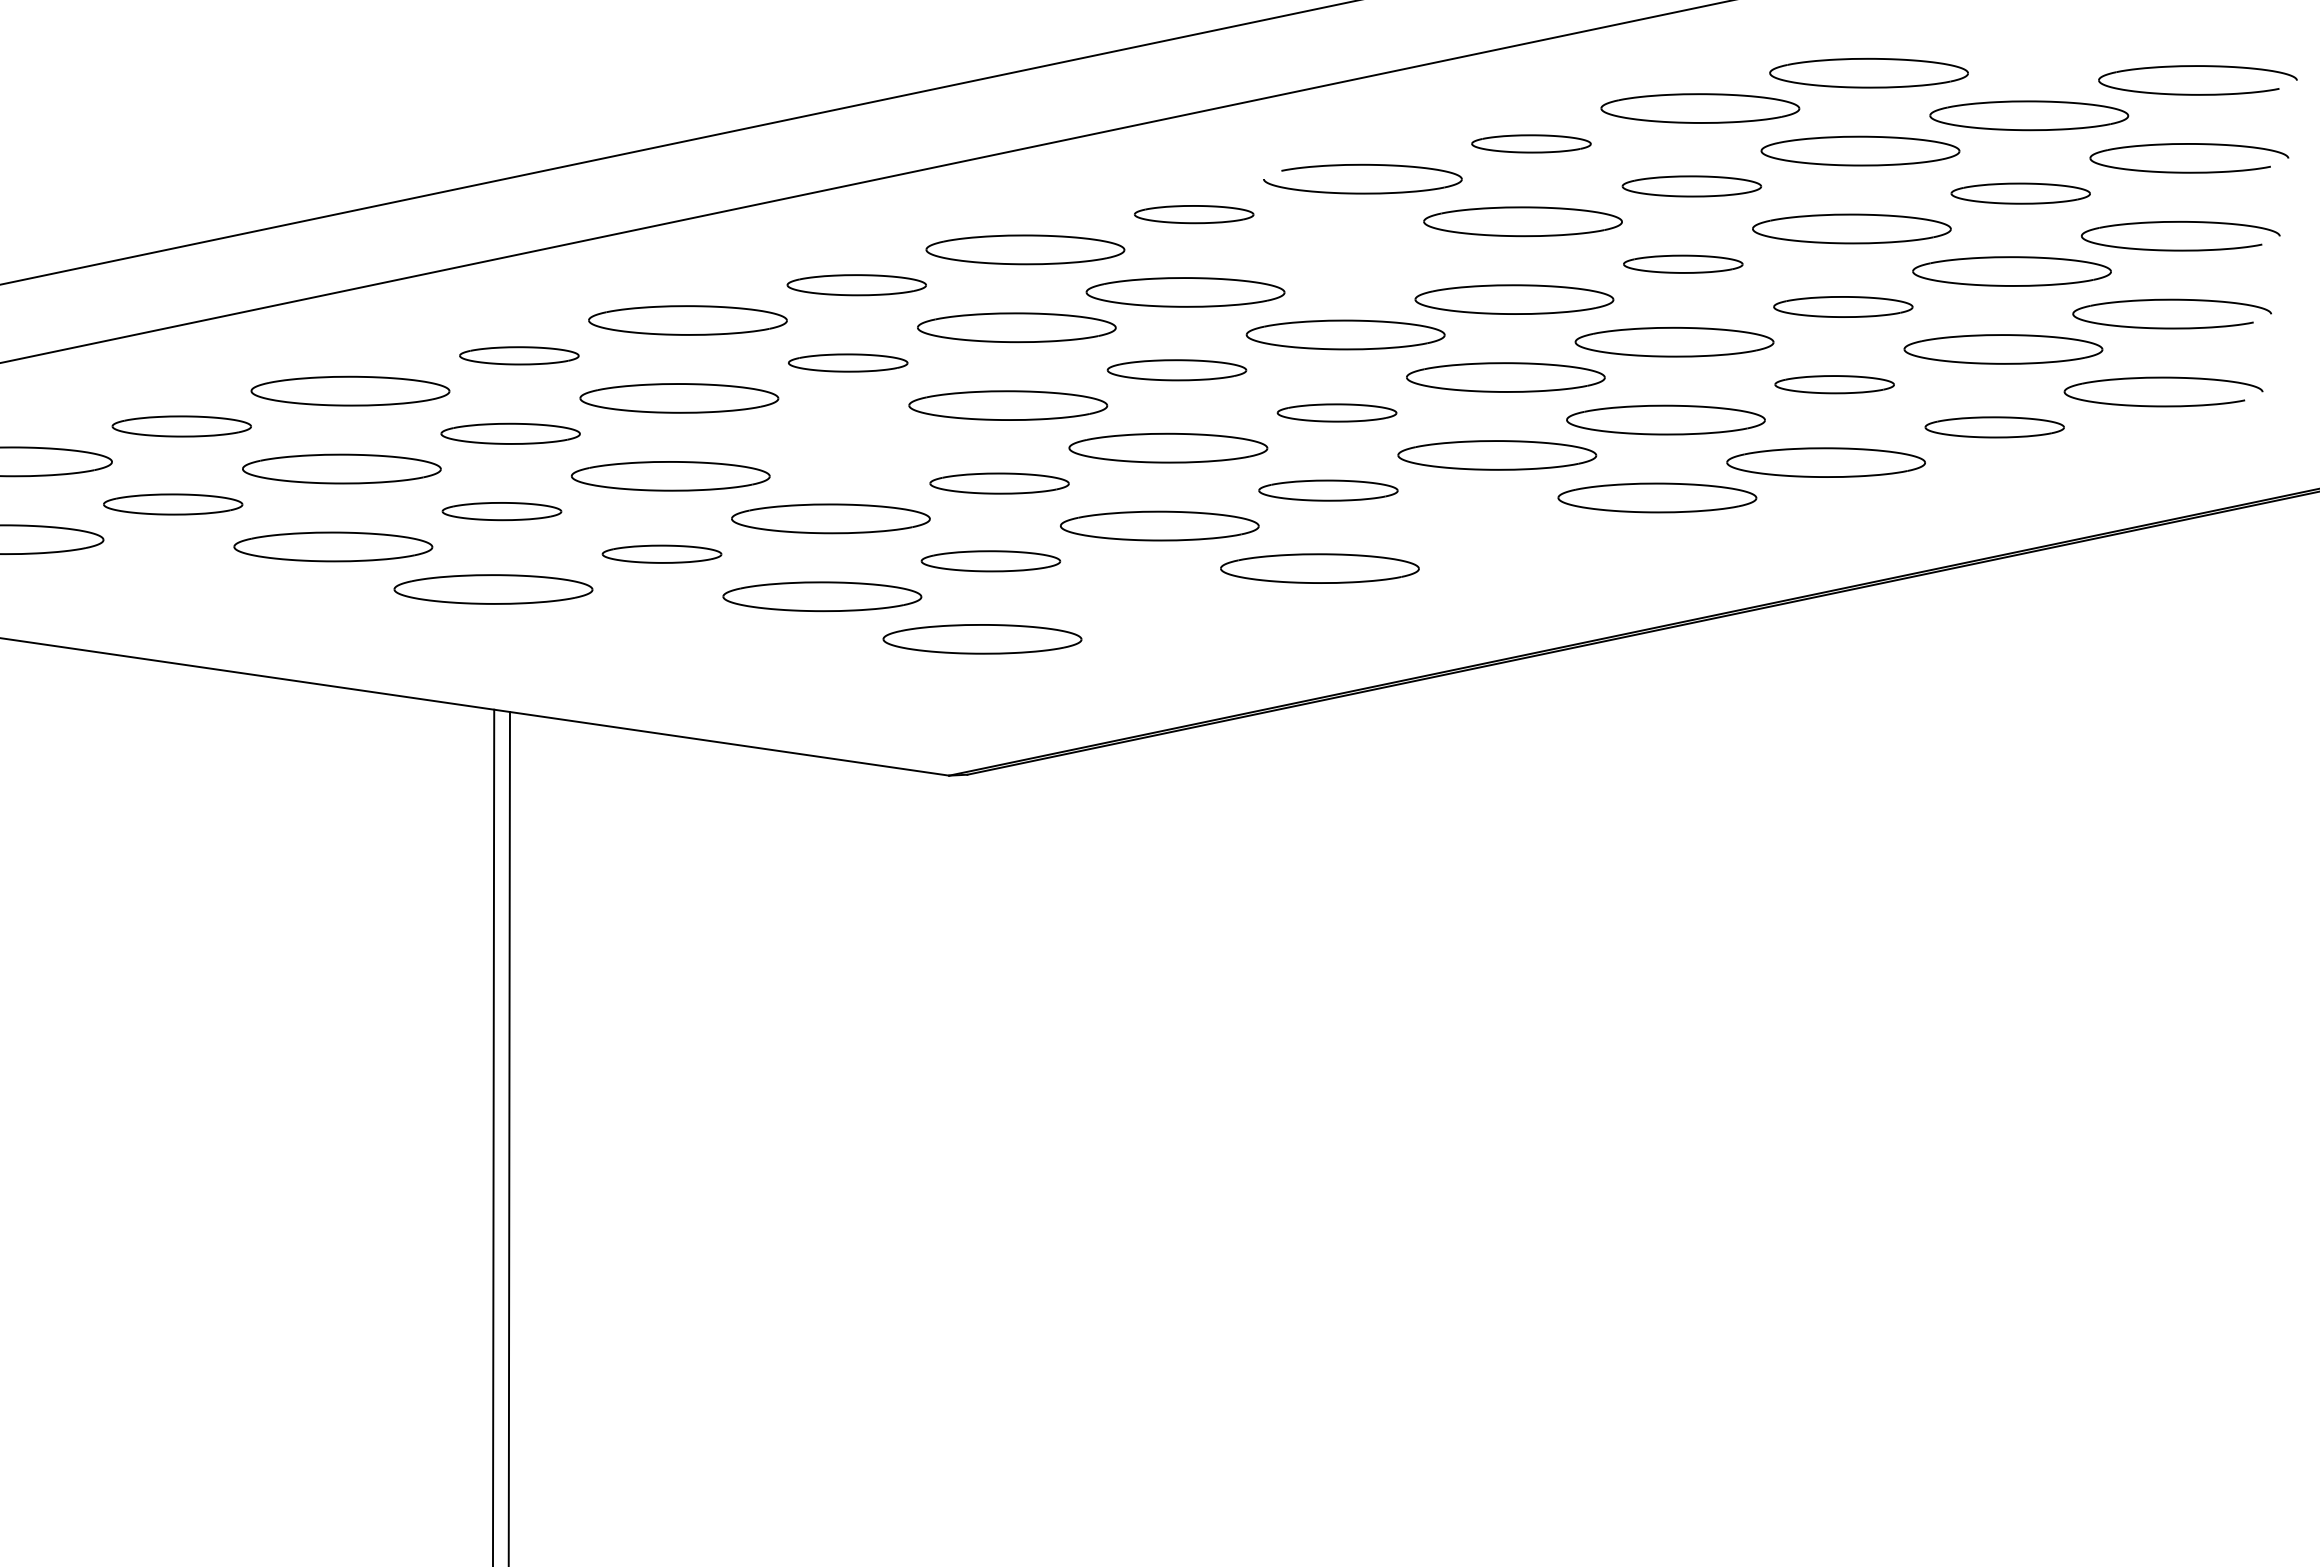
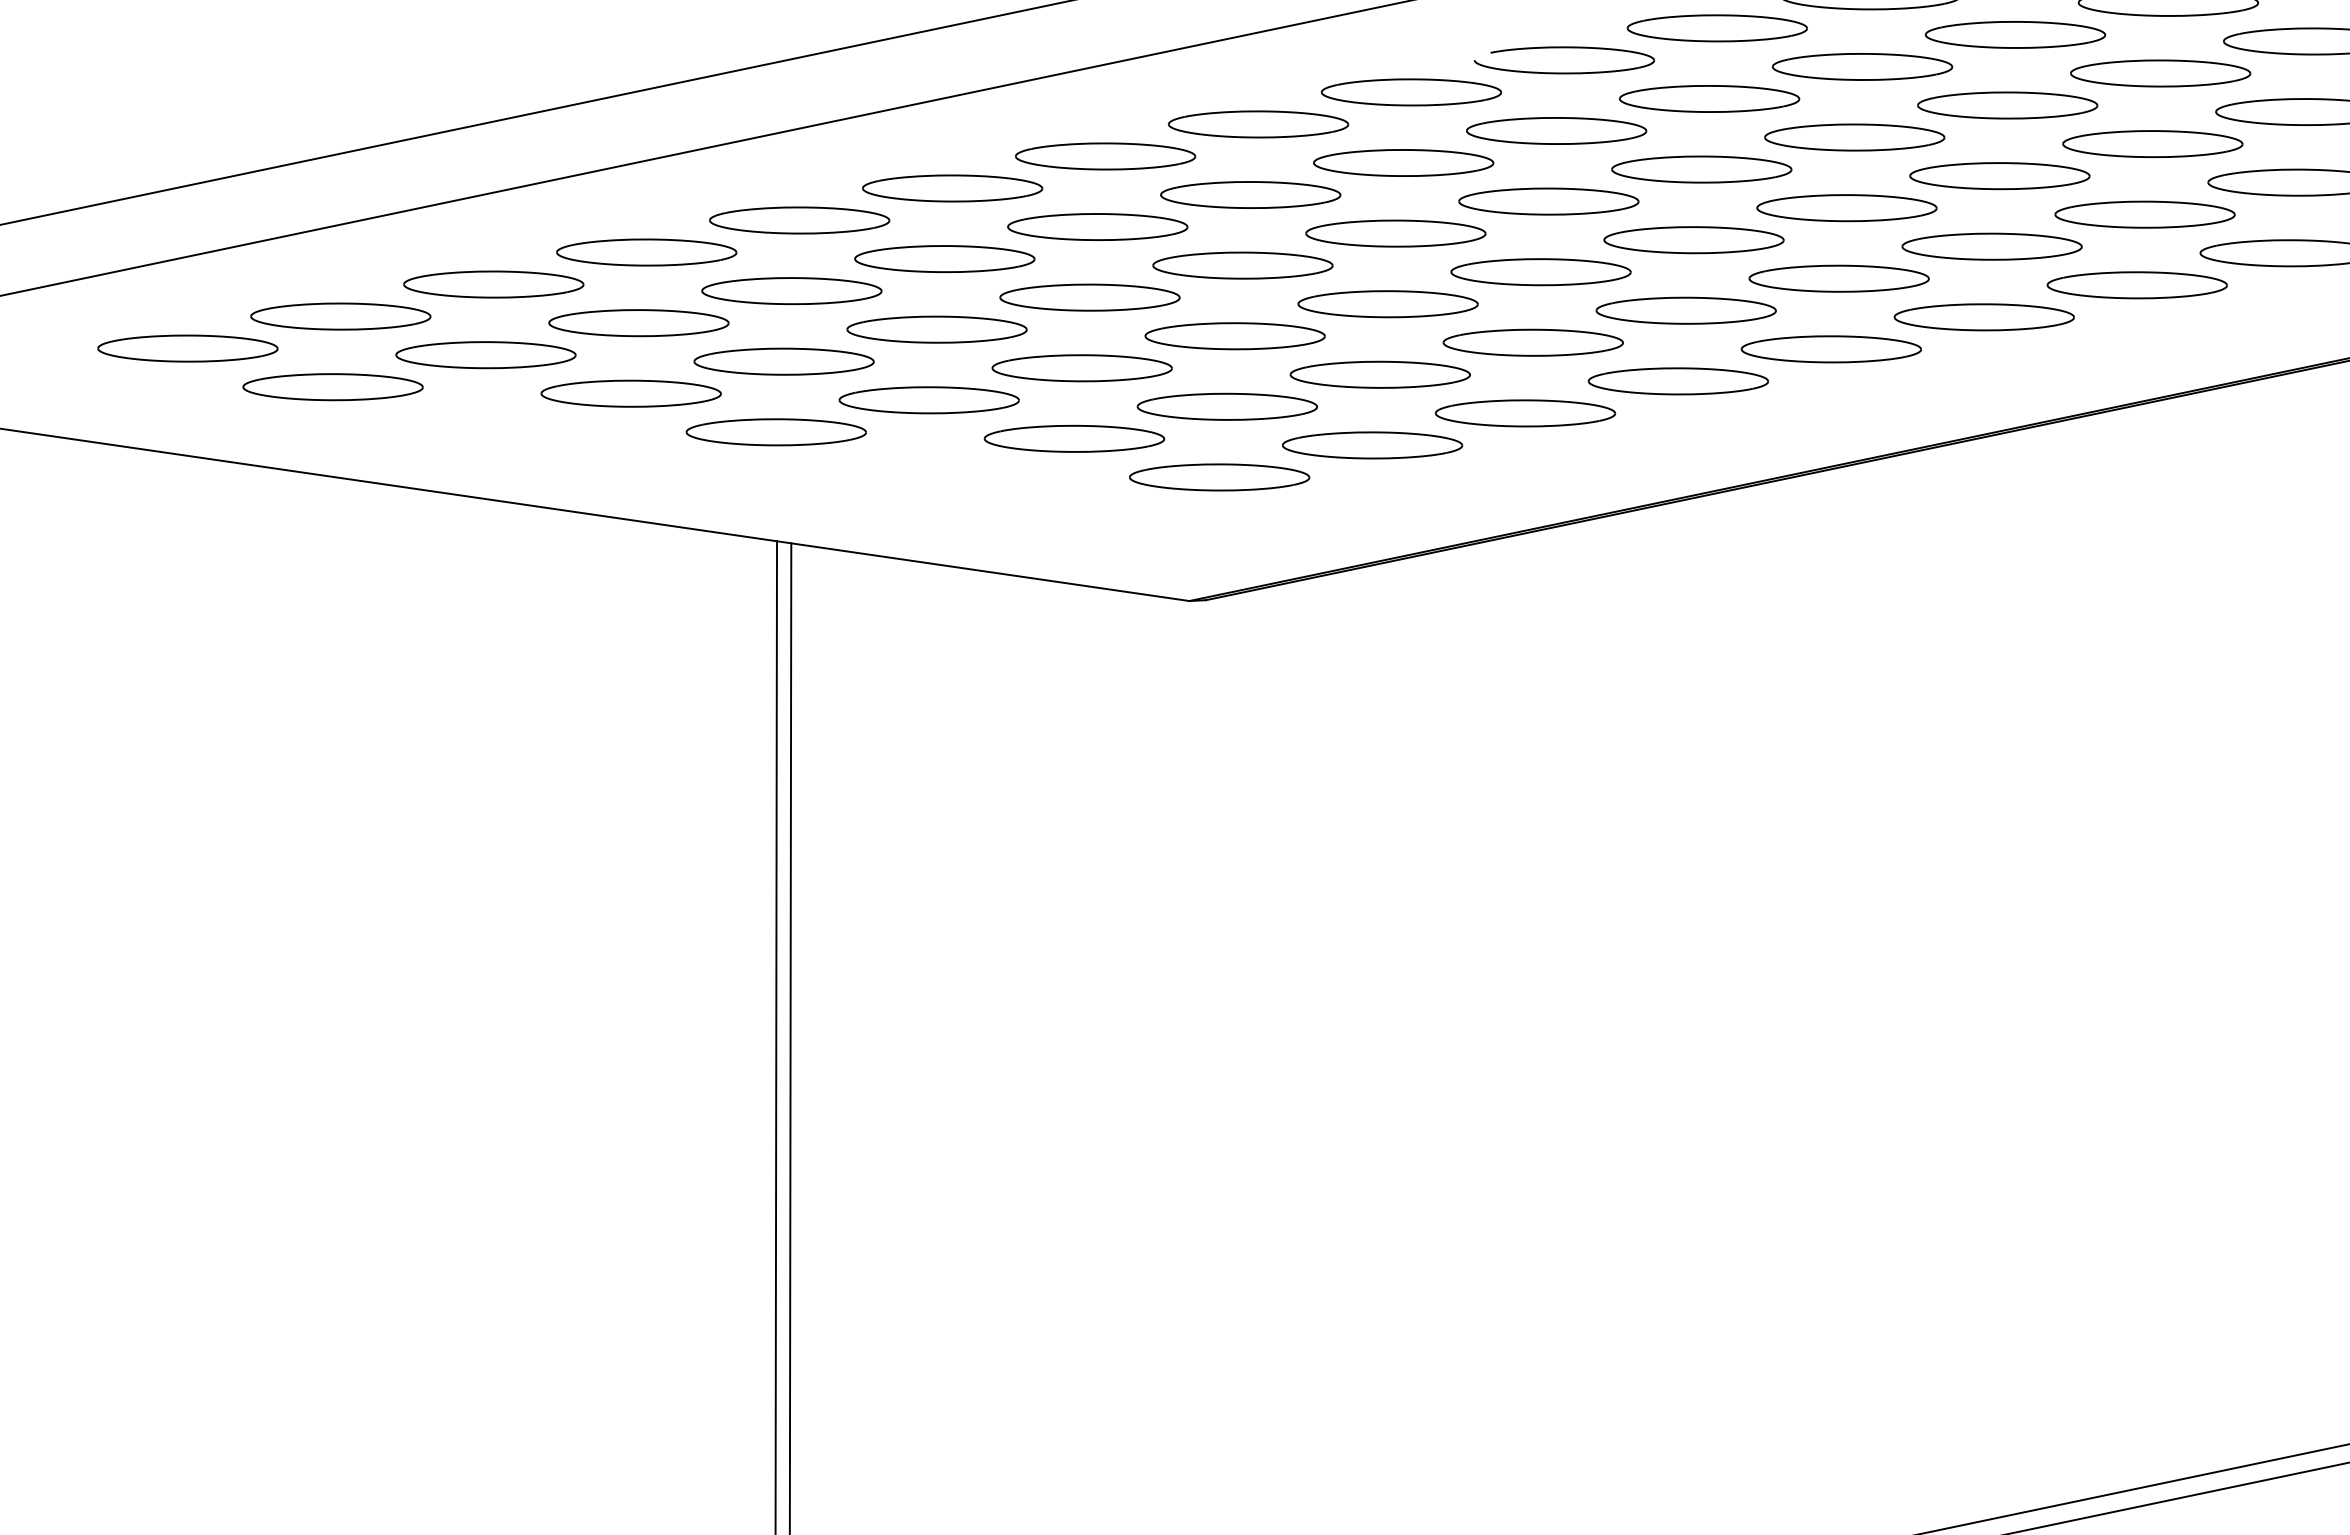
part: (1530, 144) -> (1716, 28), size x1.67
part: (1691, 185) -> (1862, 66), size x1.43
part: (2020, 193) -> (2160, 73), size x1.43
part: (1194, 214) -> (1411, 92), size x1.67
part: (1354, 256) -> (1556, 130), added
part: (1682, 264) -> (1854, 137), size x1.67
part: (856, 285) -> (1105, 156), size x1.43
part: (1842, 307) -> (1999, 176), size x1.43
part: (519, 355) -> (799, 220), size x1.67
part: (847, 362) -> (1097, 226), size x1.67
part: (1176, 370) -> (1395, 233), size x1.43
part: (1834, 384) -> (1991, 246), size x1.67
part: (1336, 413) -> (1540, 272), size x1.67
part: (181, 426) -> (493, 284), size x1.43
part: (1994, 427) -> (2136, 285), size x1.43
part: (510, 434) -> (791, 291), size x1.43
part: (838, 440) -> (1089, 297), added
part: (998, 483) -> (1234, 336), size x1.43
part: (1327, 490) -> (1532, 342), size x1.43
part: (172, 504) -> (485, 355), size x1.43
part: (501, 511) -> (783, 361), size x1.67
part: (1488, 533) -> (1678, 381), added
part: (661, 554) -> (928, 400), size x1.67
part: (990, 561) -> (1226, 406), size x1.43
part: (1151, 604) -> (1372, 445), added

